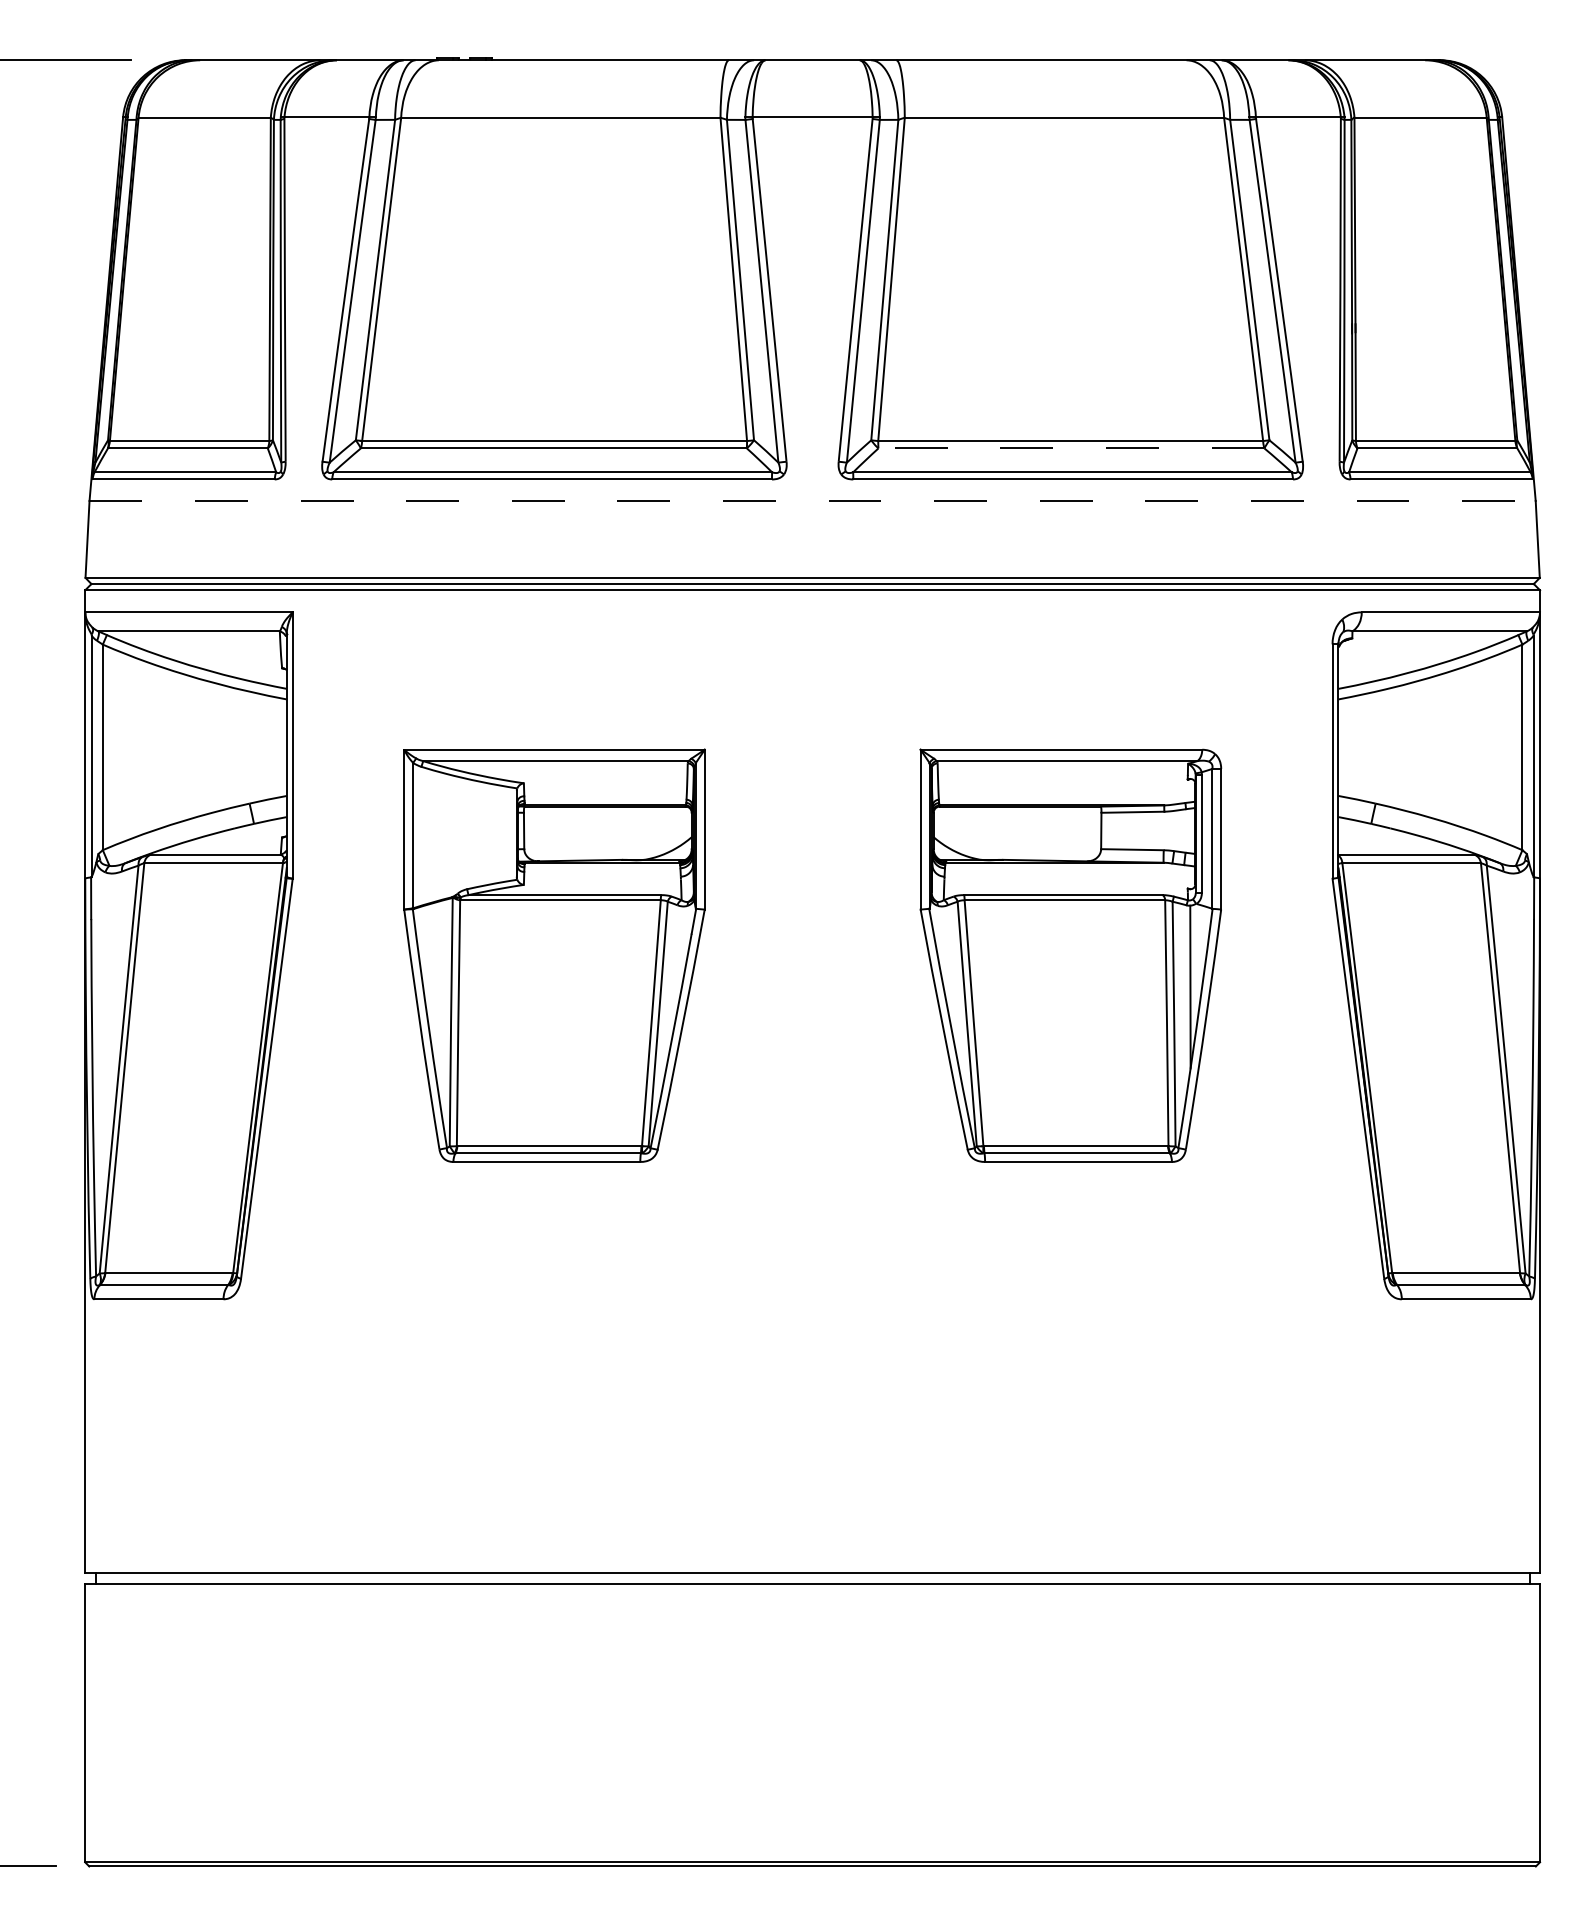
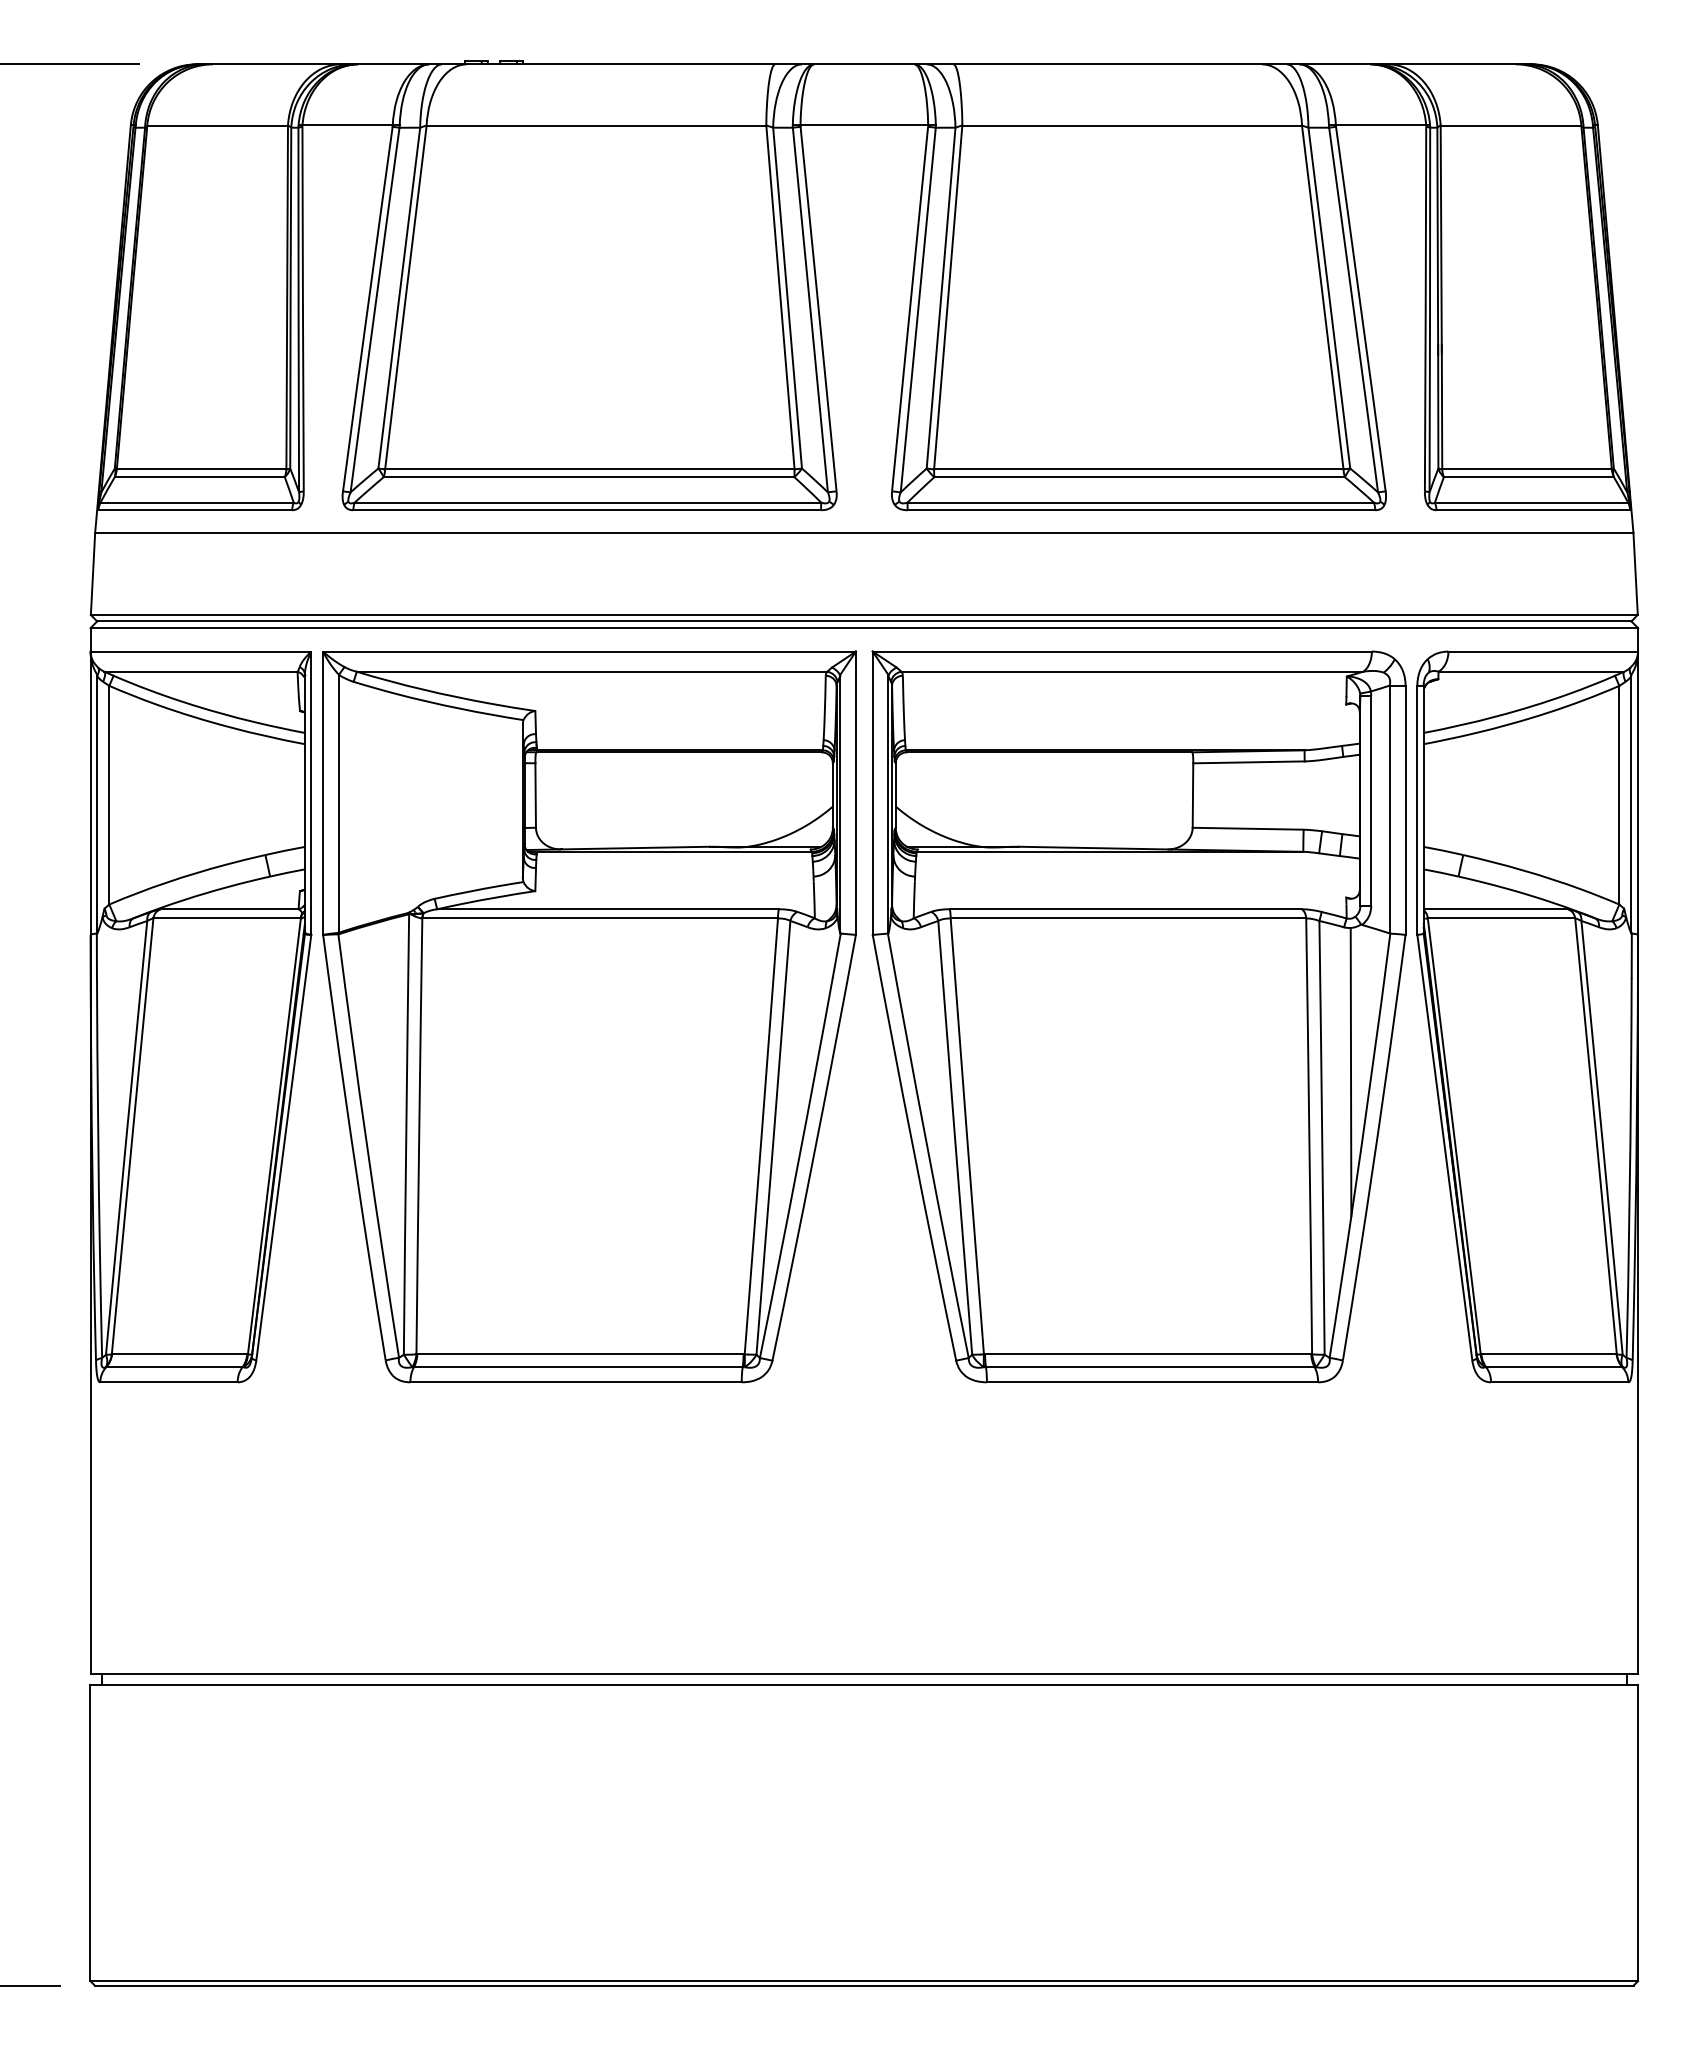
line: (1071, 448) -> (1139, 477), dashed -> solid
line: (812, 501) -> (864, 533), dashed -> solid
part: (554, 955) -> (589, 1016), size x1.67
part: (1070, 955) -> (1138, 1016), size x1.67

